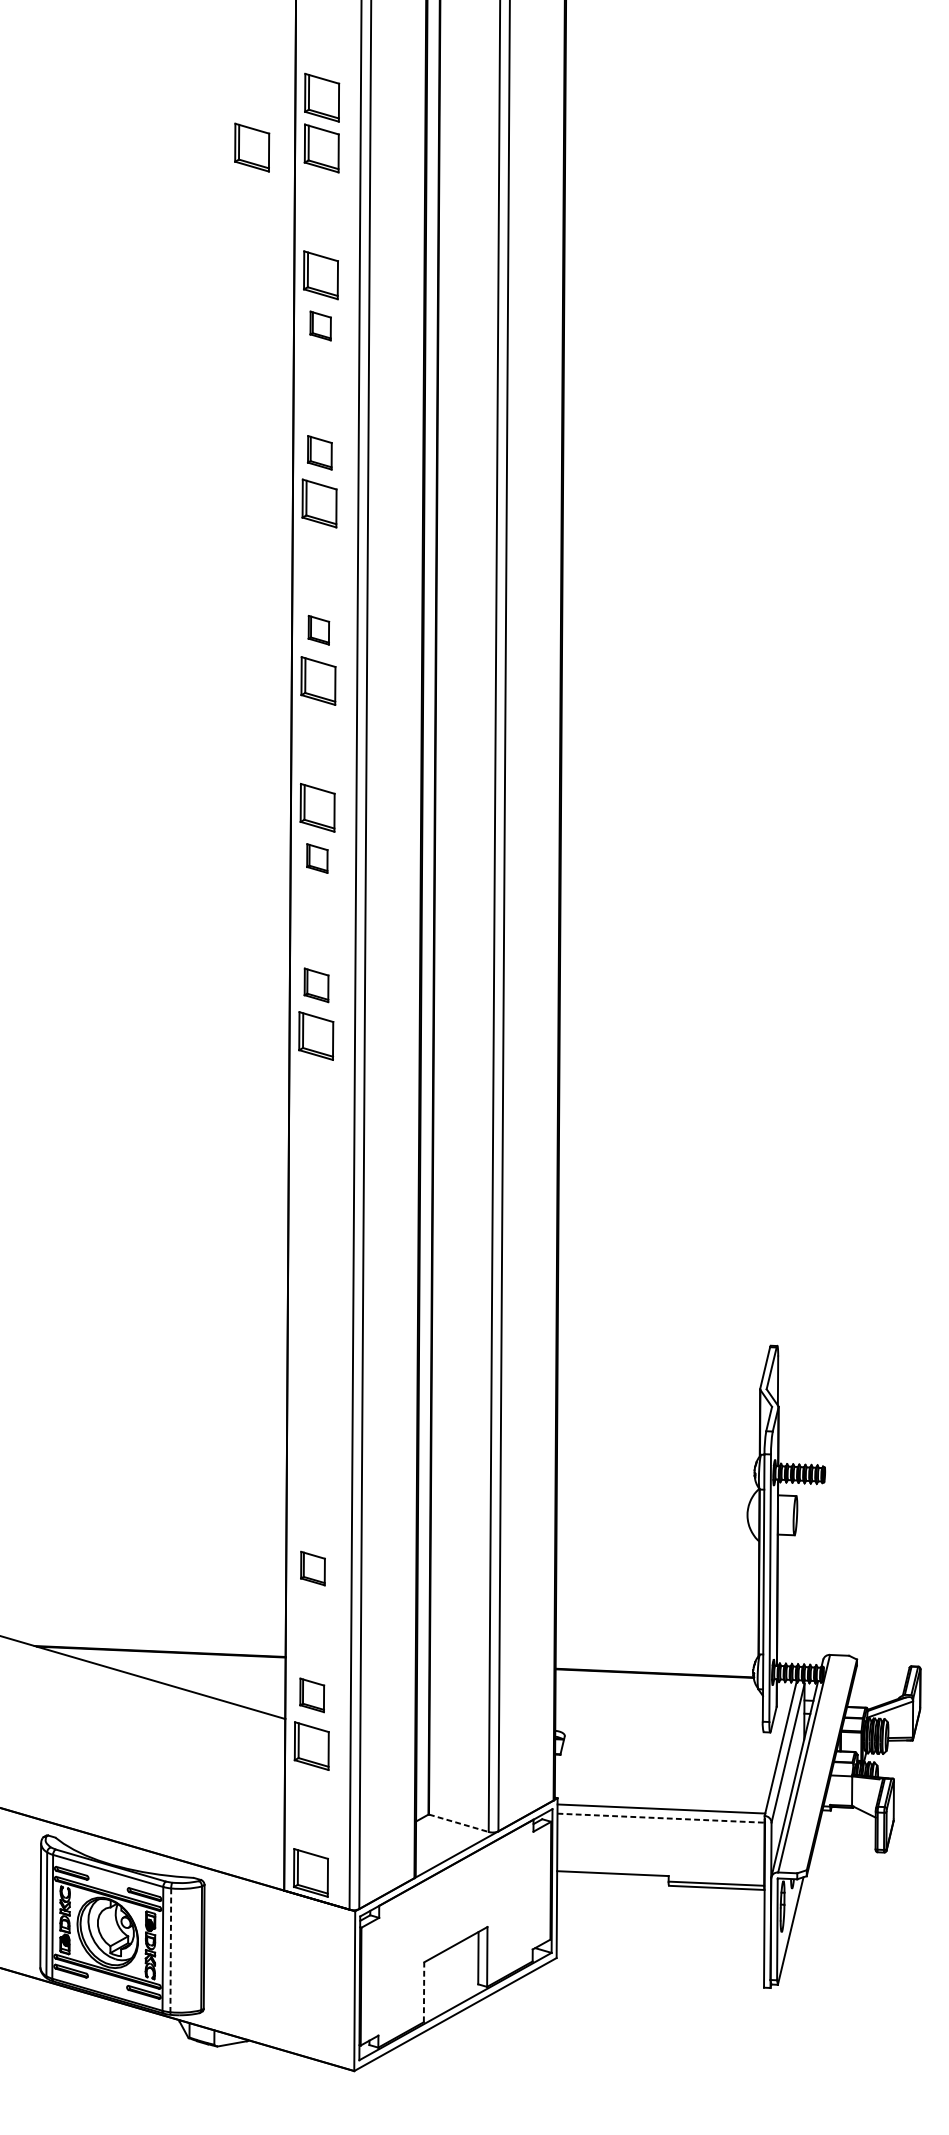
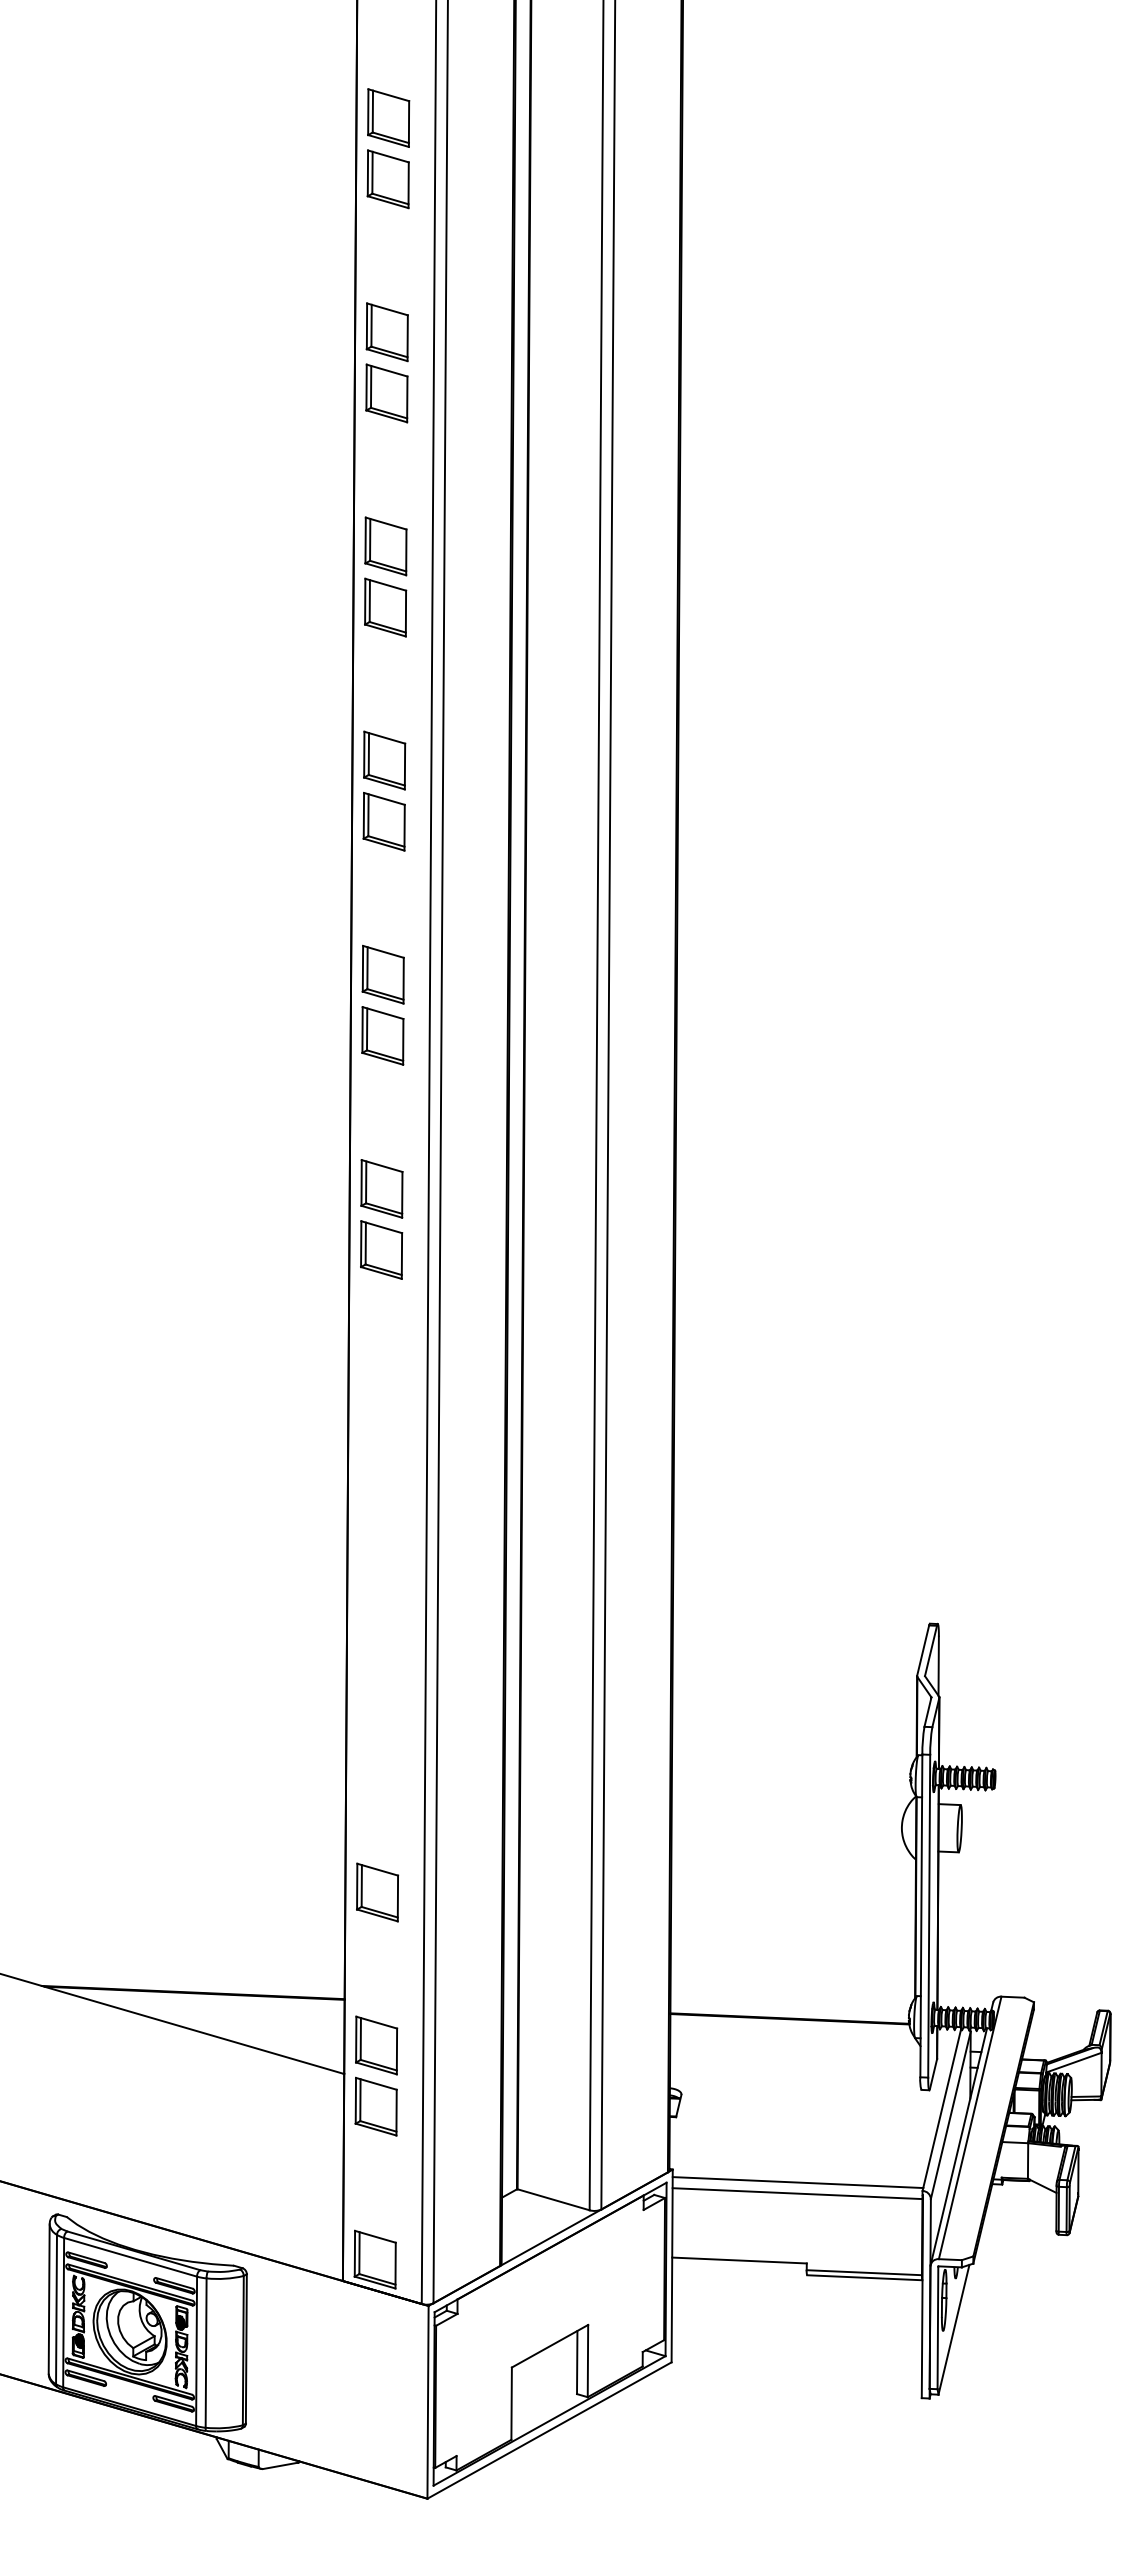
part: (251, 147) -> (303, 178), removed
part: (320, 326) -> (386, 393), size x1.67
part: (319, 452) -> (385, 546), size x1.43
part: (318, 630) -> (384, 760), size x1.67
part: (317, 858) -> (382, 1035), size x1.67
part: (316, 985) -> (381, 1188), size x1.43
part: (312, 1568) -> (377, 1892), size x1.43
part: (312, 1695) -> (376, 2045), size x1.43
line: (661, 1818) -> (798, 2193), dashed -> solid
line: (458, 1823) -> (553, 2199), dashed -> solid
line: (171, 1950) -> (206, 2353), dashed -> solid
line: (423, 1992) -> (511, 2403), dashed -> solid

